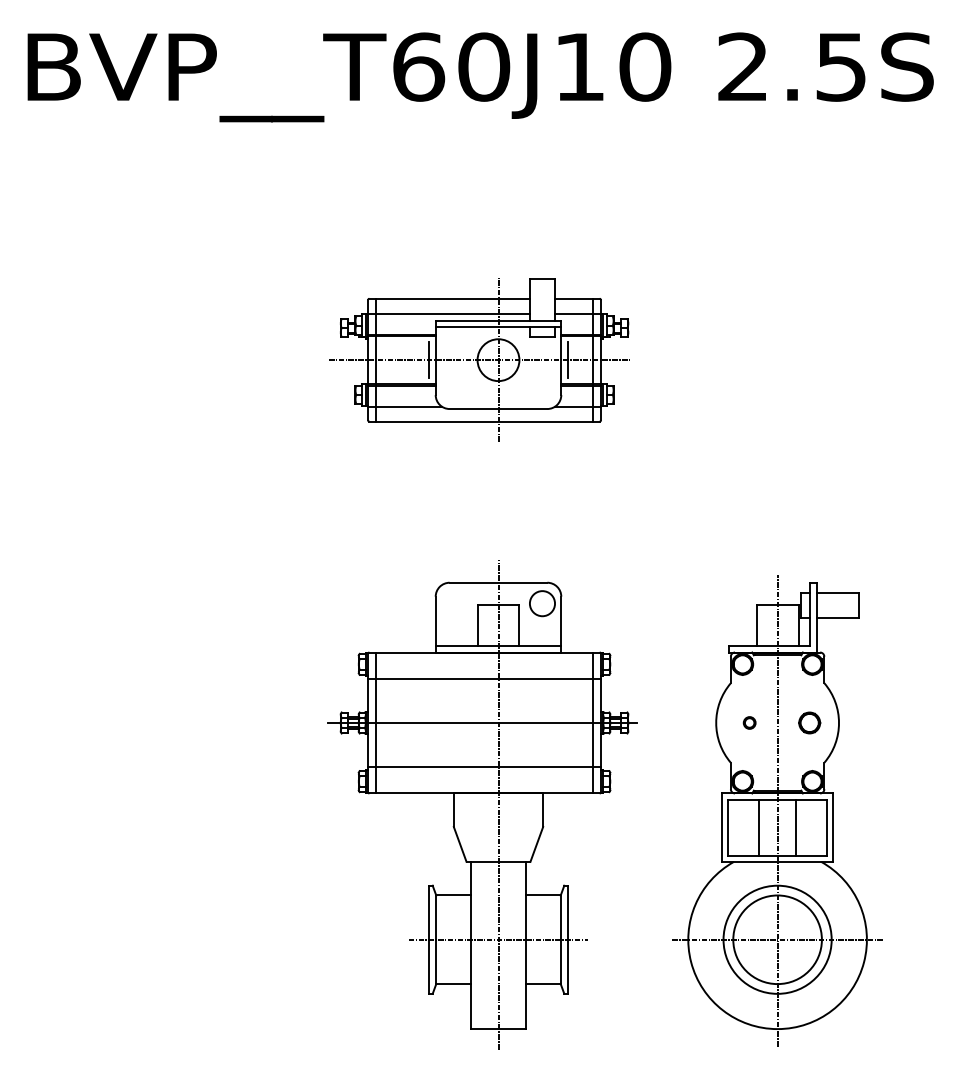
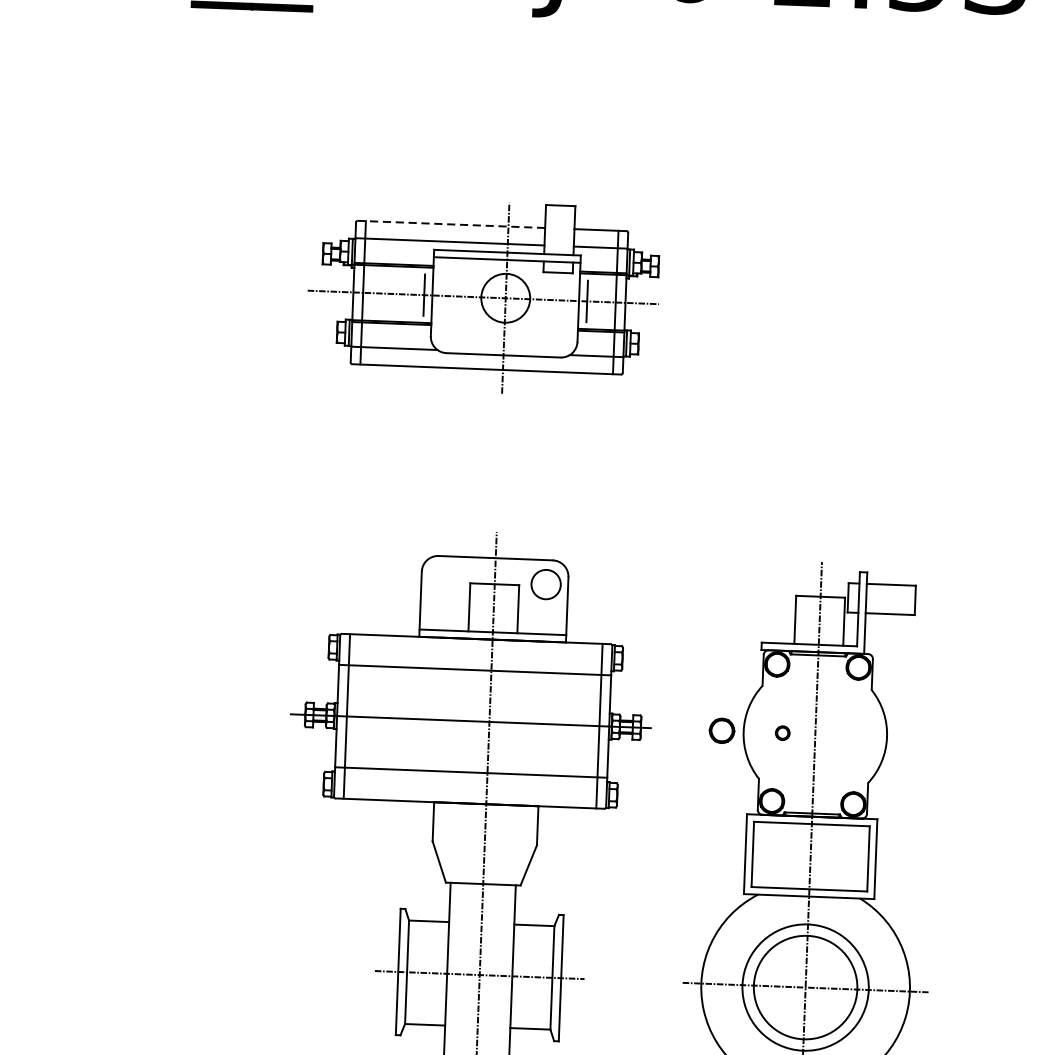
line: (449, 298) -> (451, 224), solid -> dashed
part: (809, 722) -> (721, 730), moved
line: (759, 827) -> (789, 855), removed
line: (795, 827) -> (831, 857), removed

